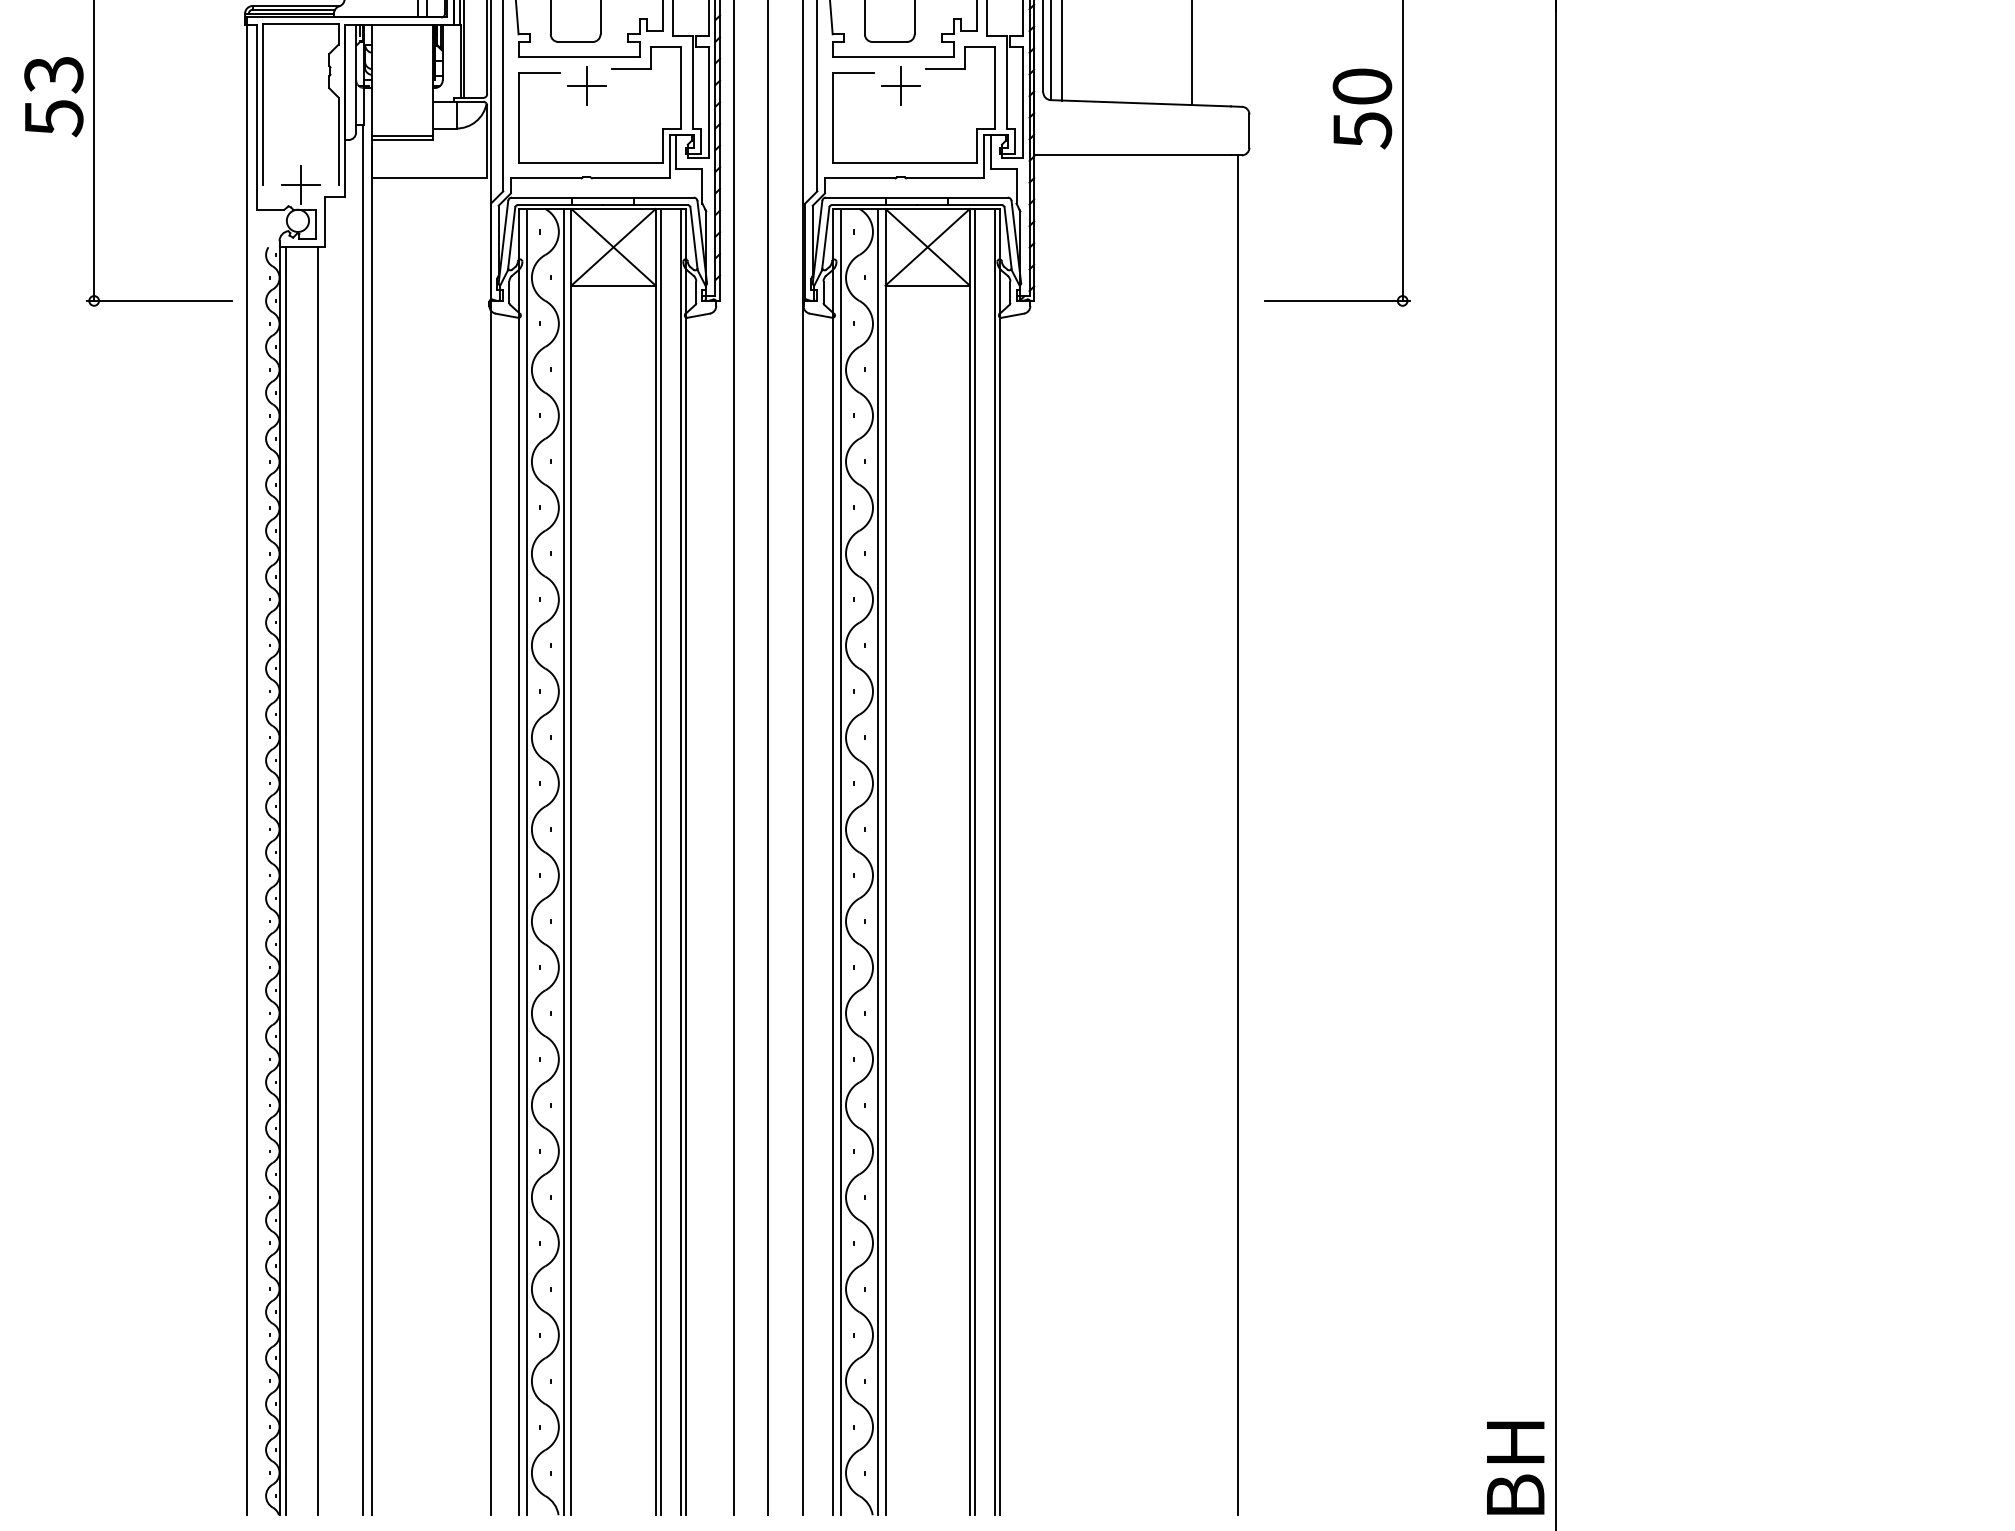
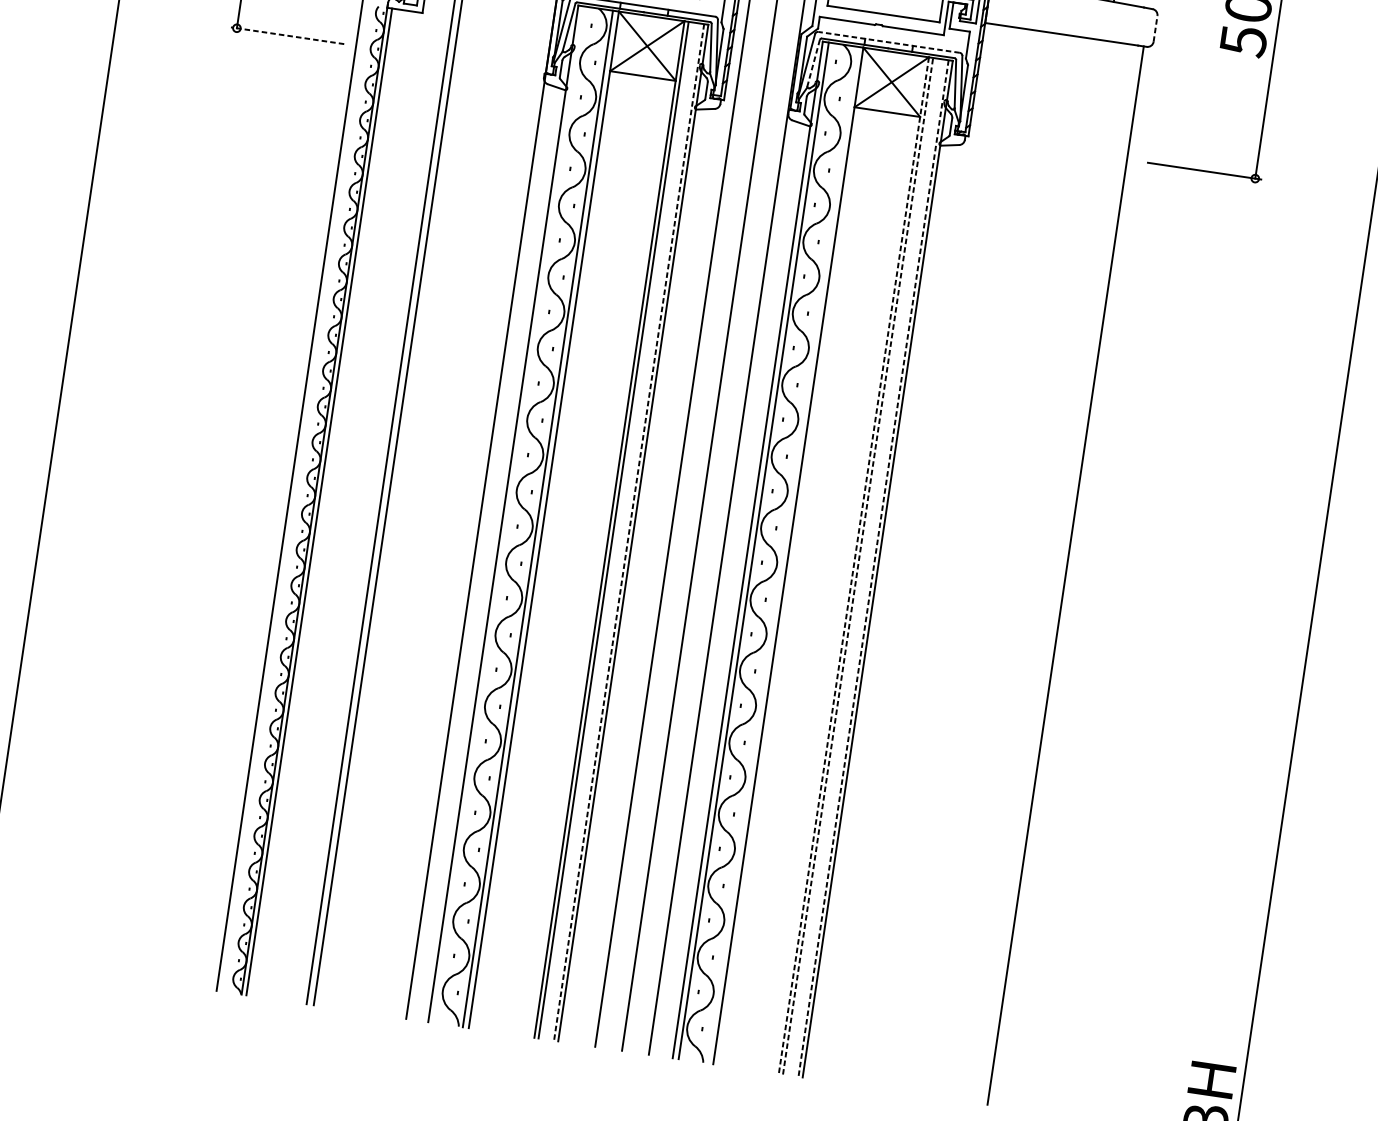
line: (1249, 131) -> (1155, 29), solid -> dashed
line: (916, 197) -> (888, 42), solid -> dashed
line: (825, 238) -> (813, 63), solid -> dashed
line: (159, 300) -> (287, 35), solid -> dashed
line: (975, 861) -> (858, 565), solid -> dashed
line: (527, 862) -> (509, 515), removed
line: (681, 862) -> (629, 532), solid -> dashed
line: (877, 862) -> (782, 555), removed
line: (969, 862) -> (853, 565), solid -> dashed
line: (995, 862) -> (873, 568), solid -> dashed
line: (317, 881) -> (344, 505), removed

